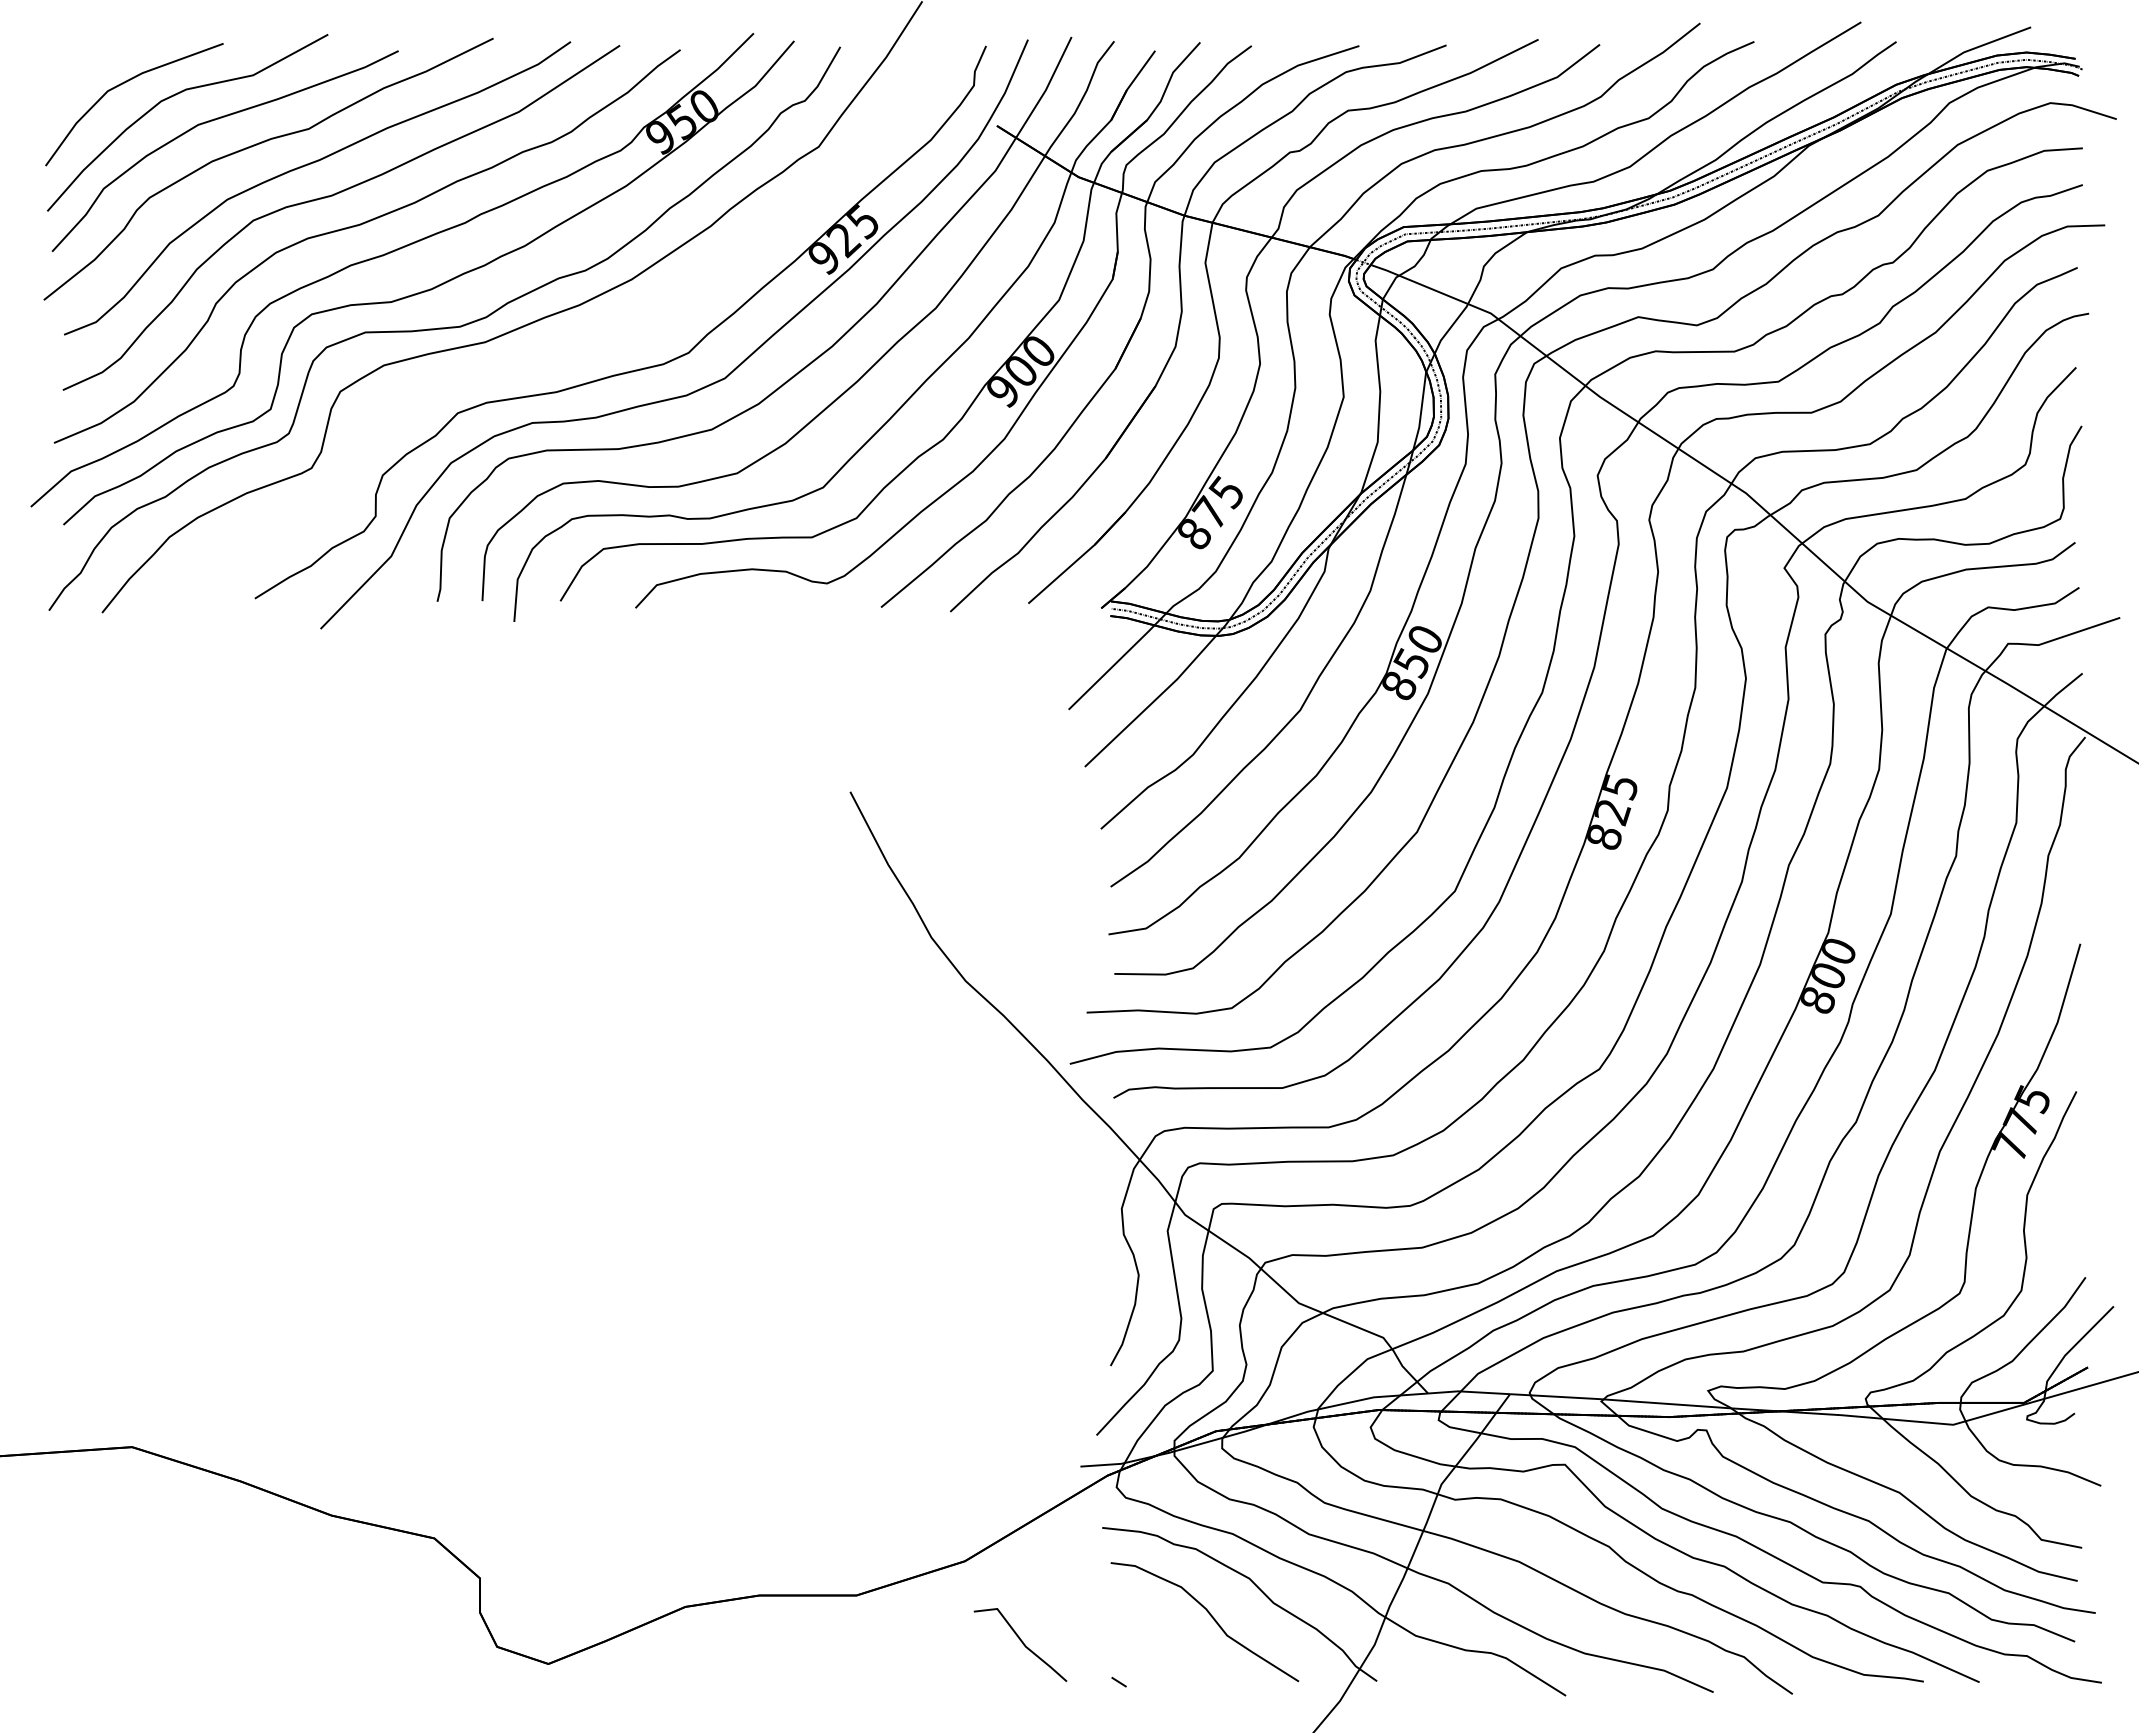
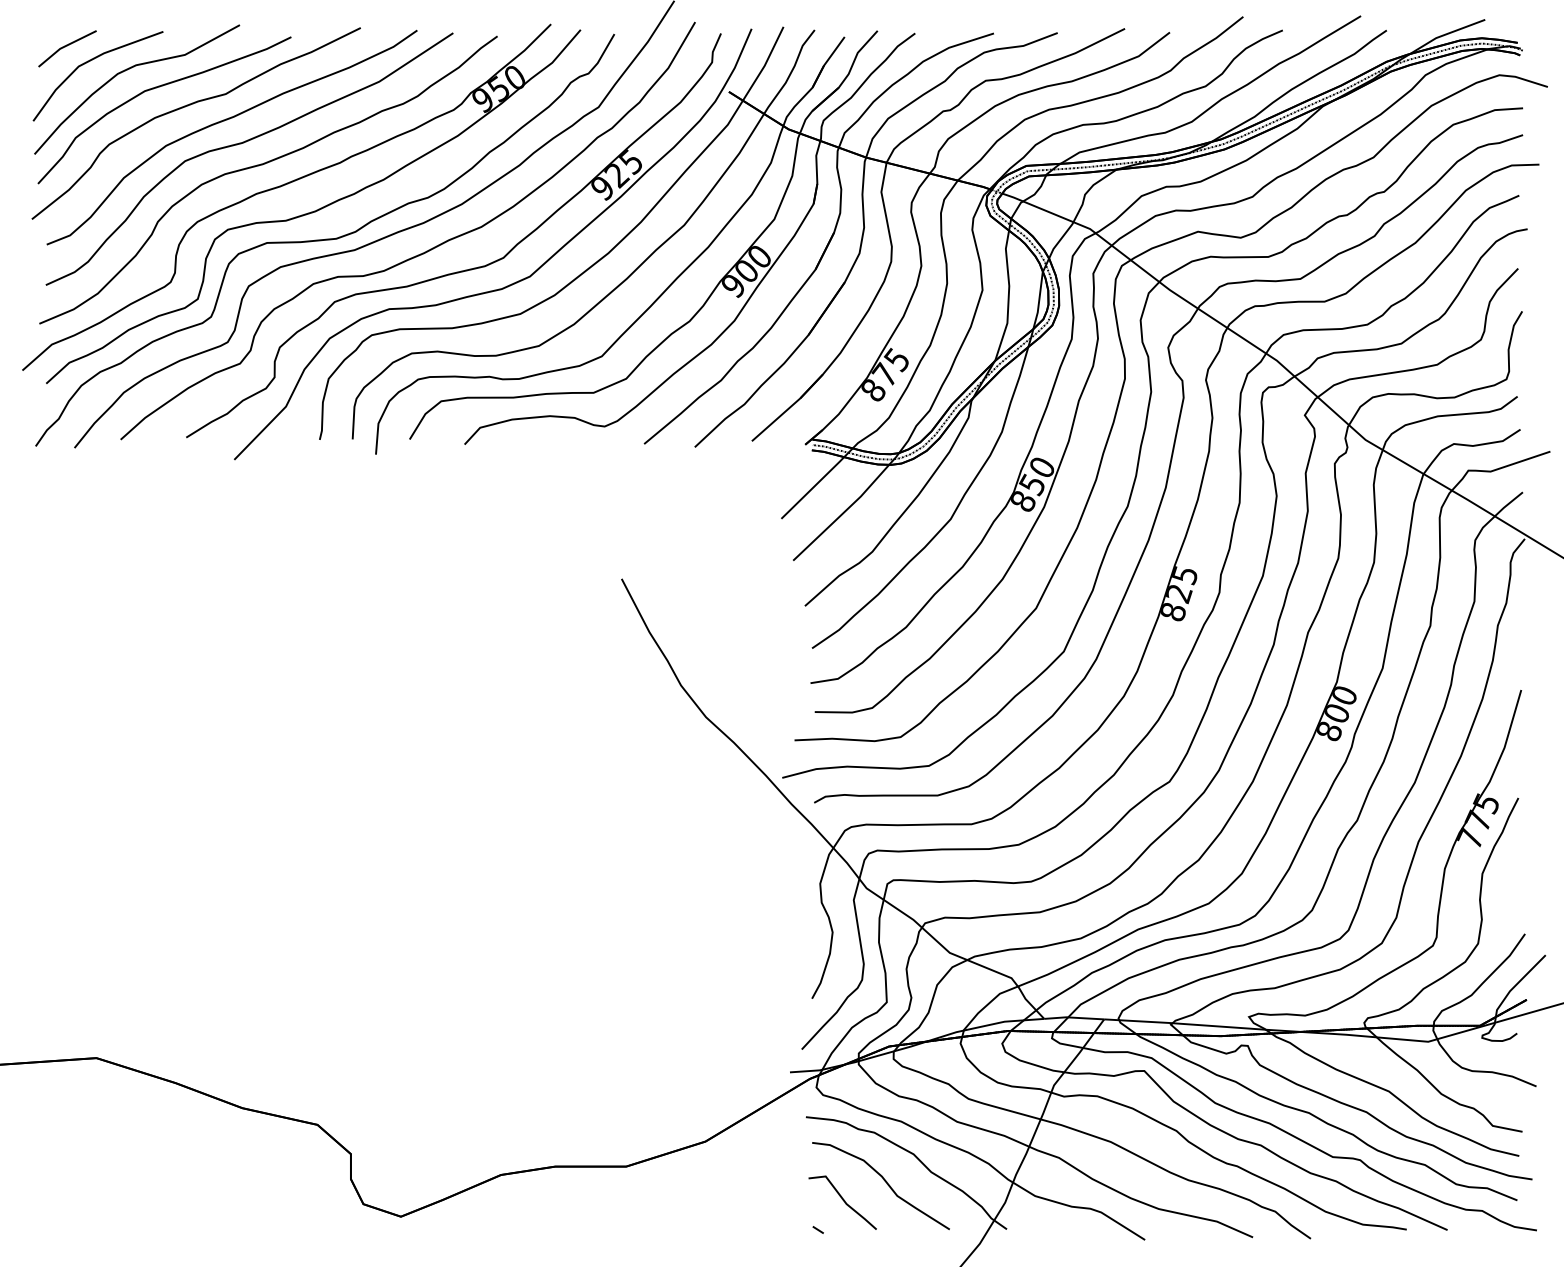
part: (92, 66) -> (67, 48), added
part: (569, 349) -> (416, 255), added
line: (1021, 1642) -> (843, 1200), moved

